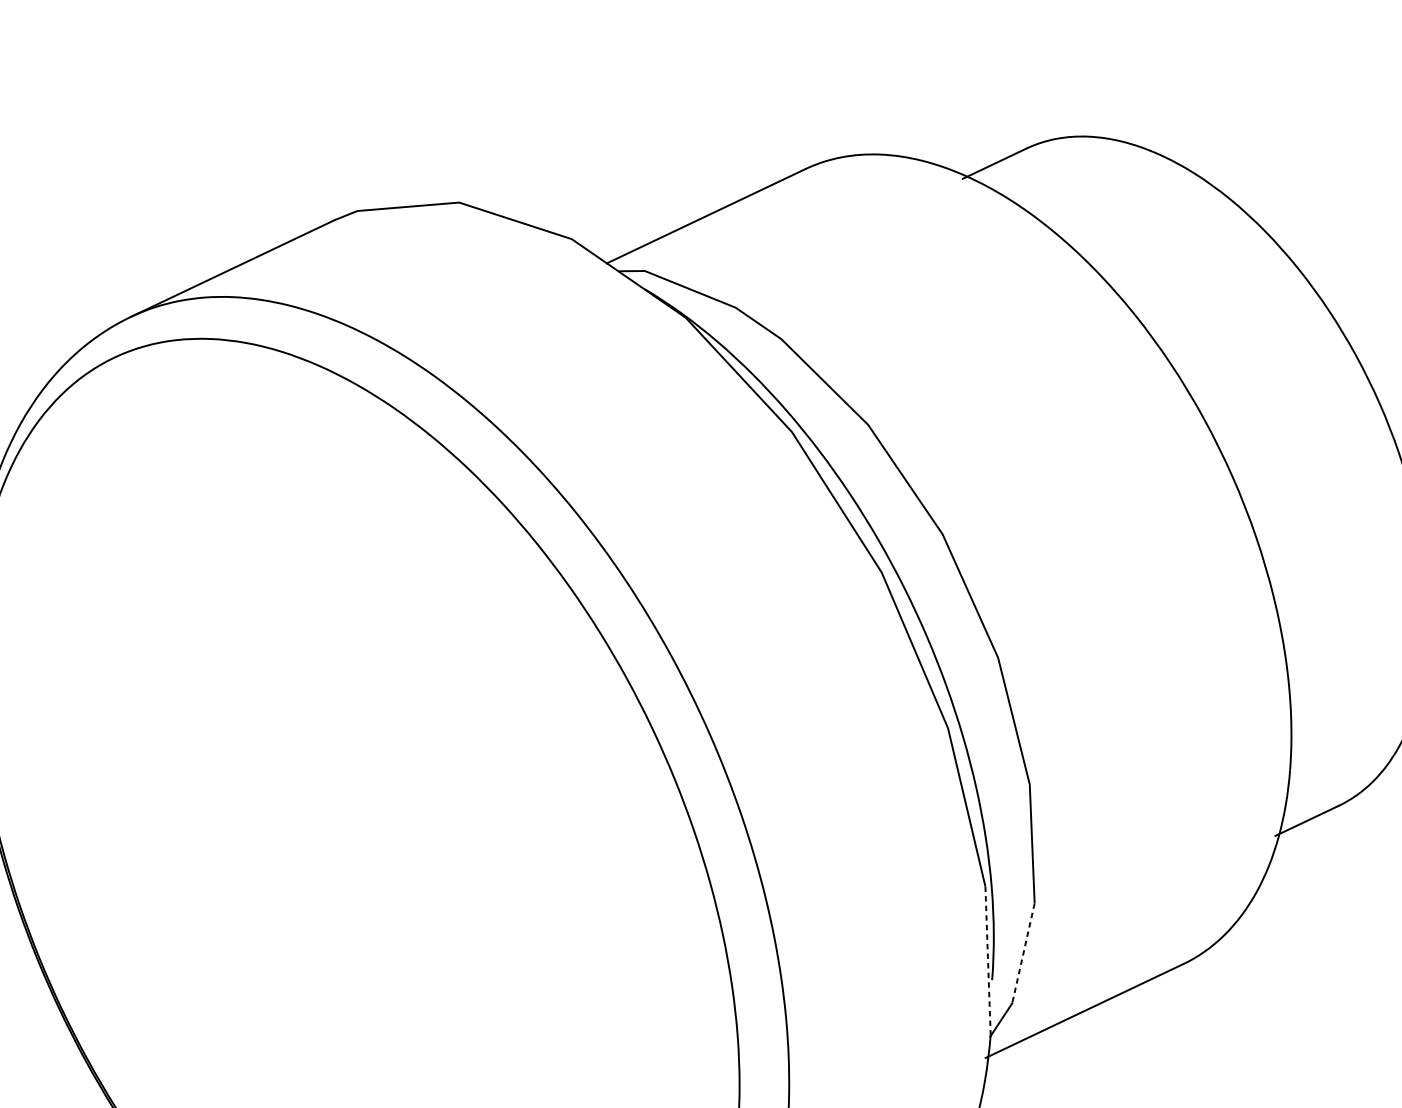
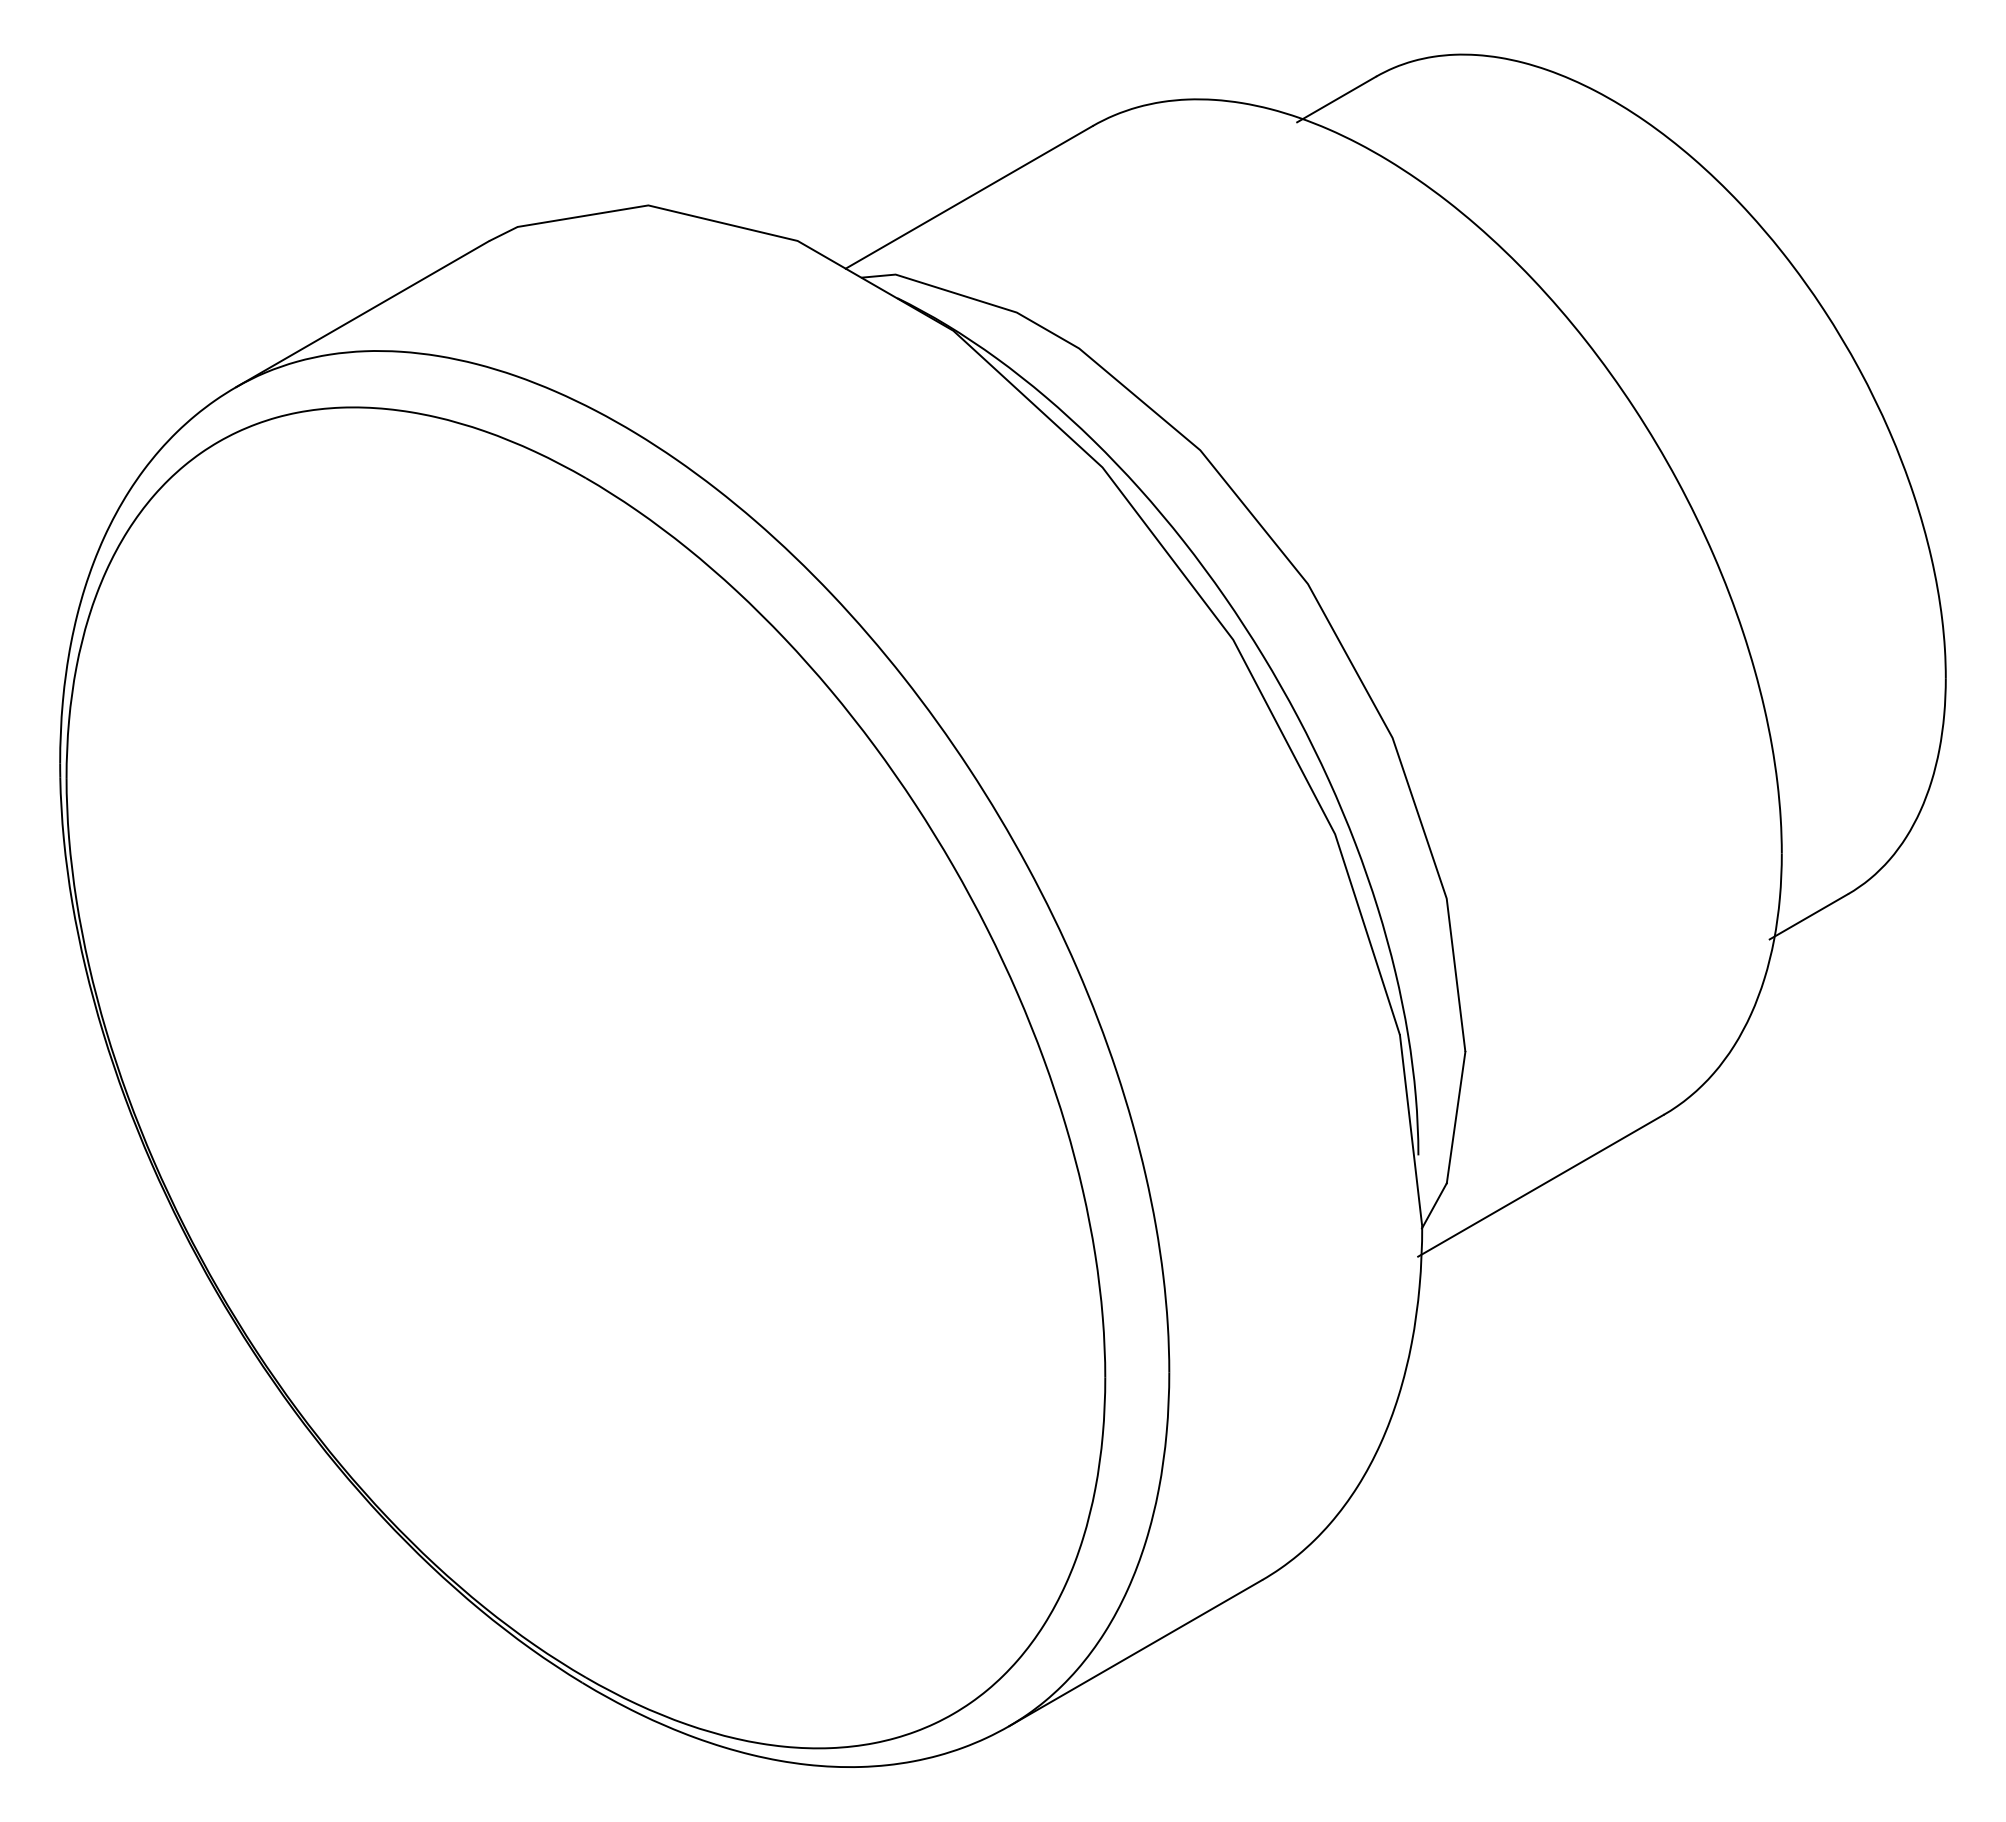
line: (1023, 954) -> (1456, 1118), dashed -> solid
line: (988, 961) -> (1411, 1131), dashed -> solid

